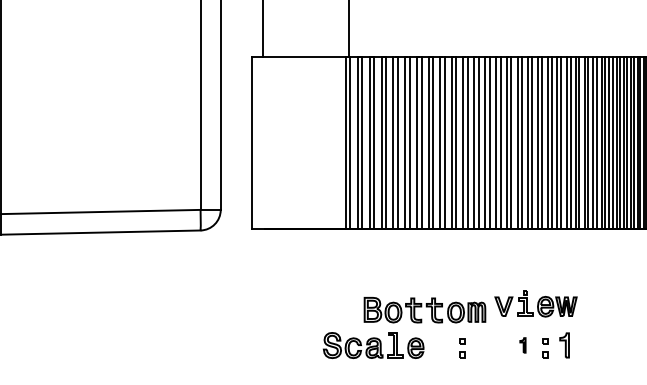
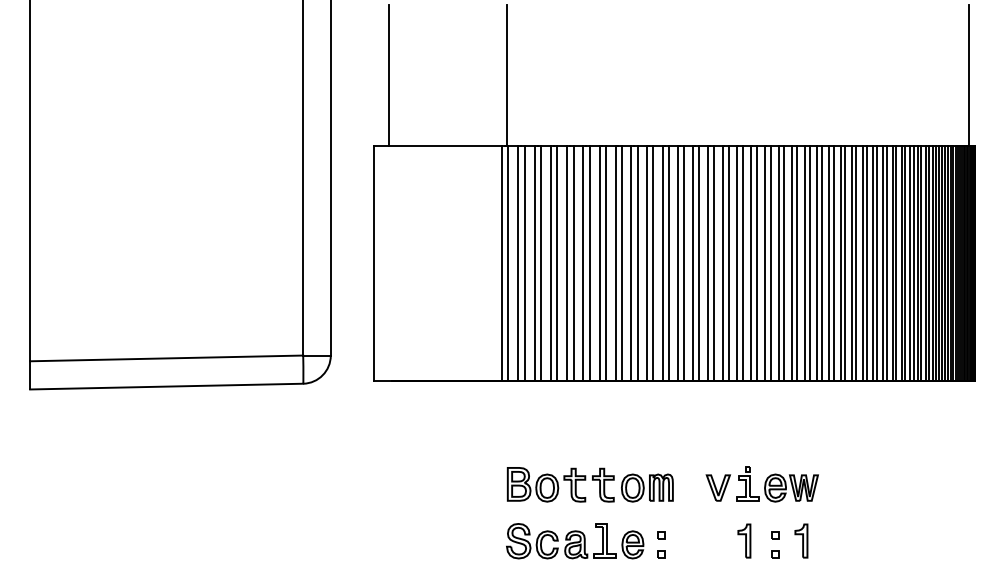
part: (424, 309) -> (589, 484), moved
part: (373, 345) -> (575, 541), moved
part: (522, 345) -> (744, 540), size x1.67

